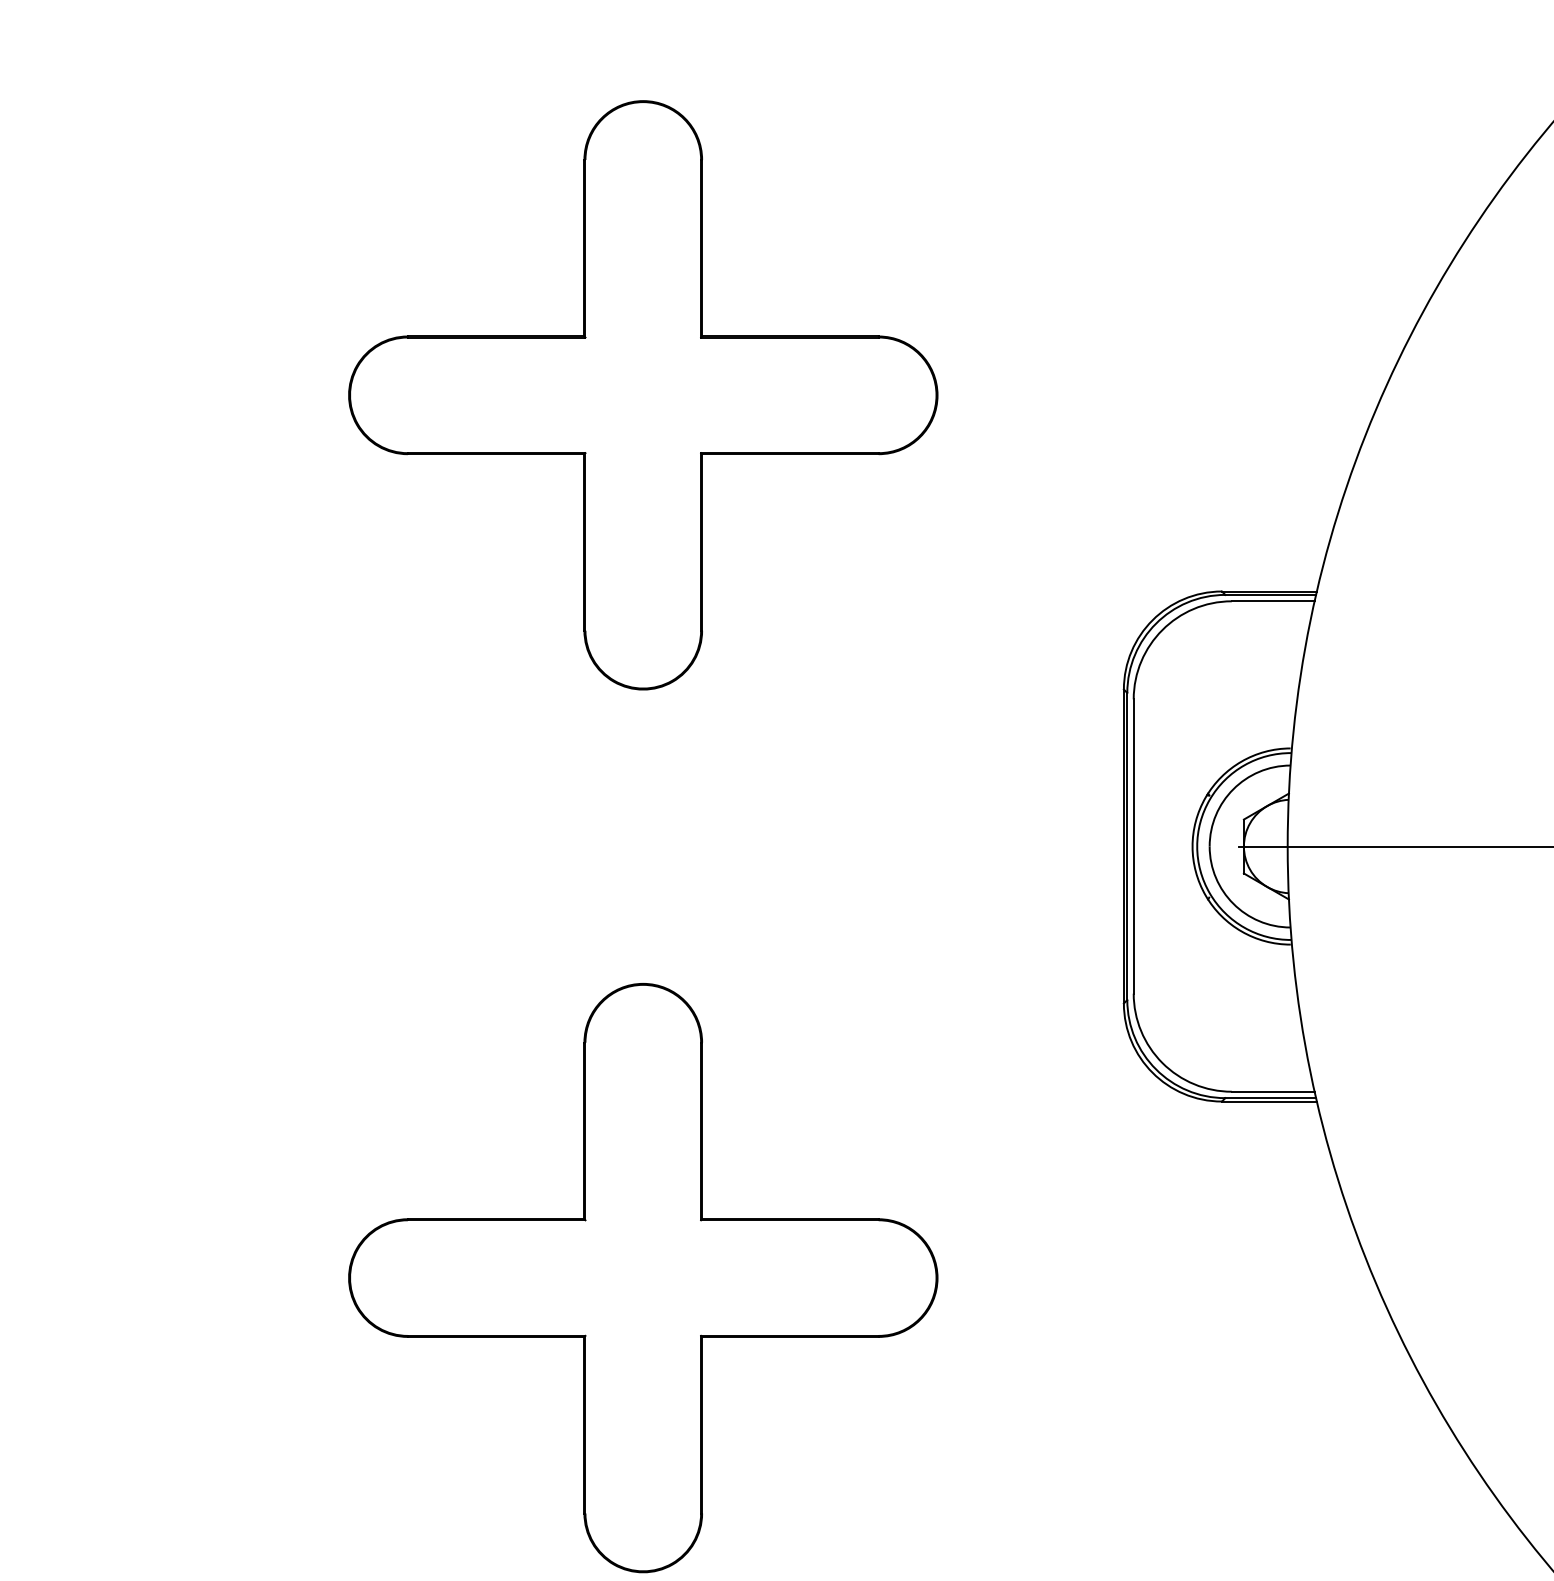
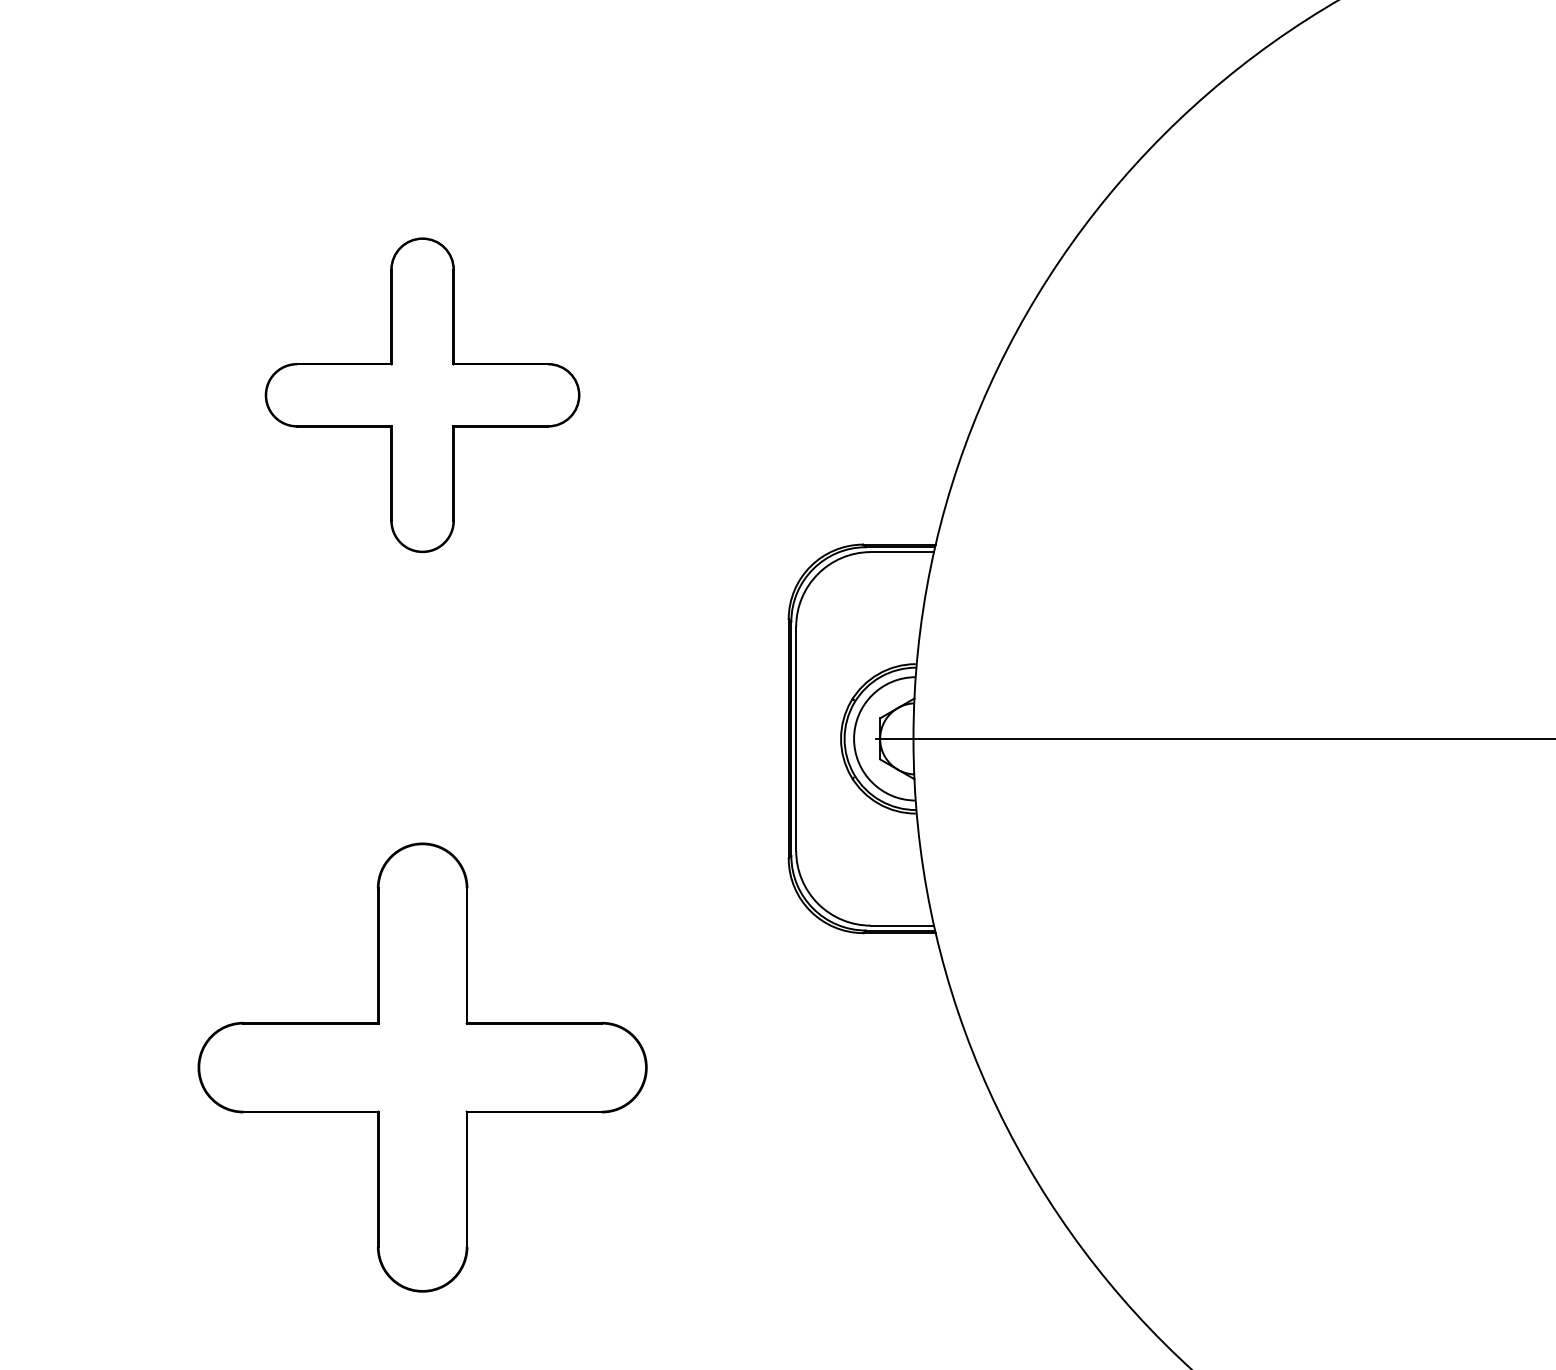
part: (643, 395) -> (422, 395), size x0.7

